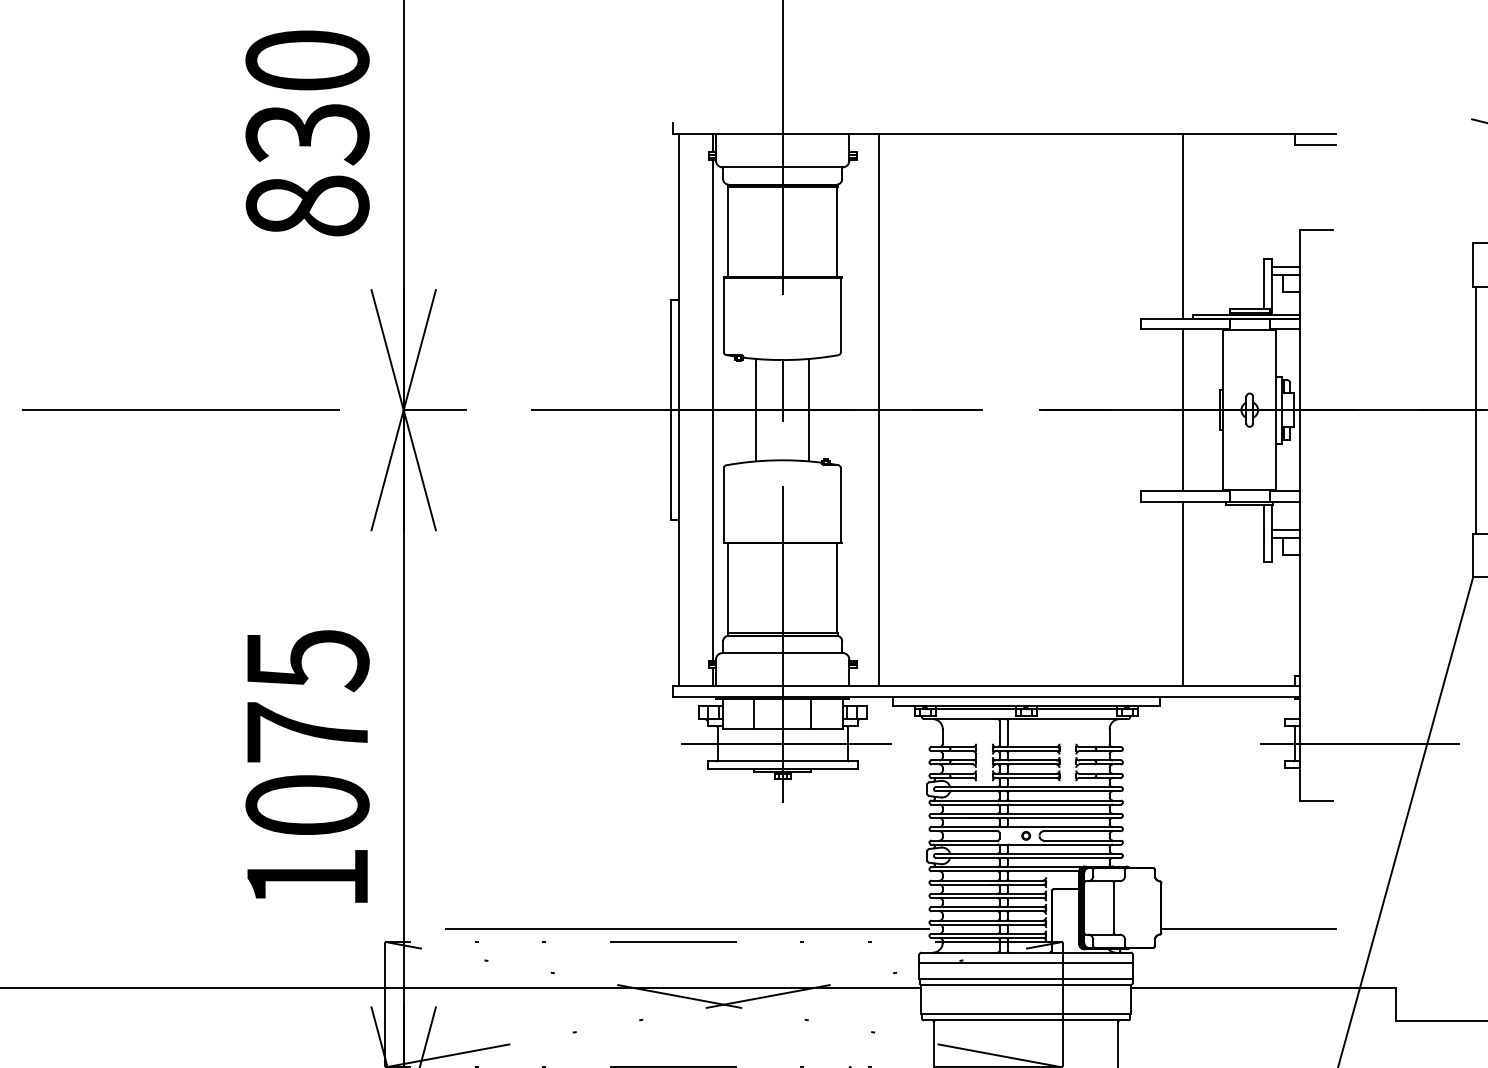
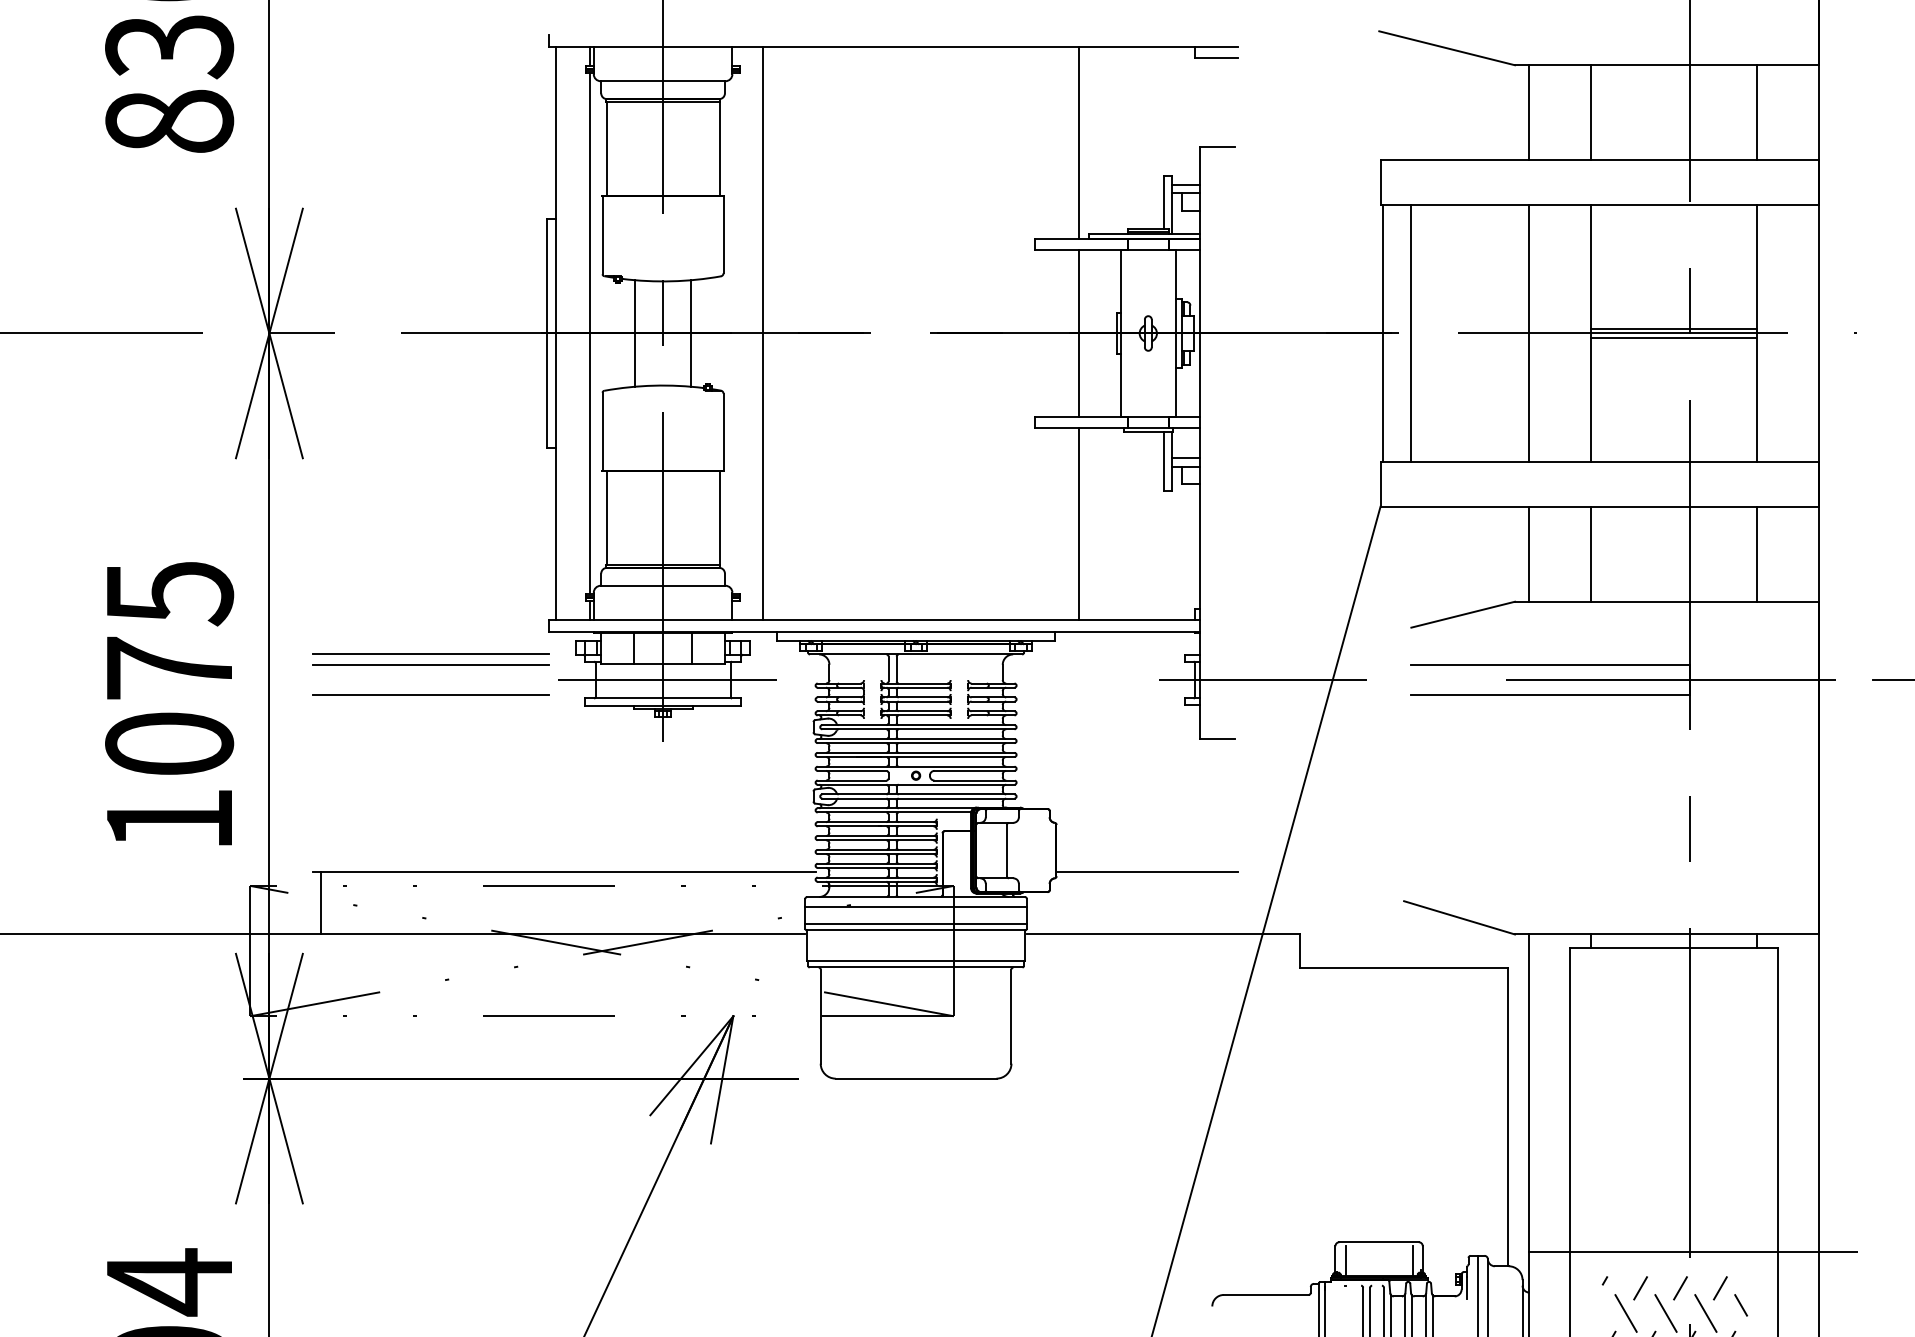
line: (558, 718) -> (430, 653), added
line: (558, 728) -> (430, 664), added
line: (558, 758) -> (430, 695), added
line: (453, 957) -> (321, 902), added

